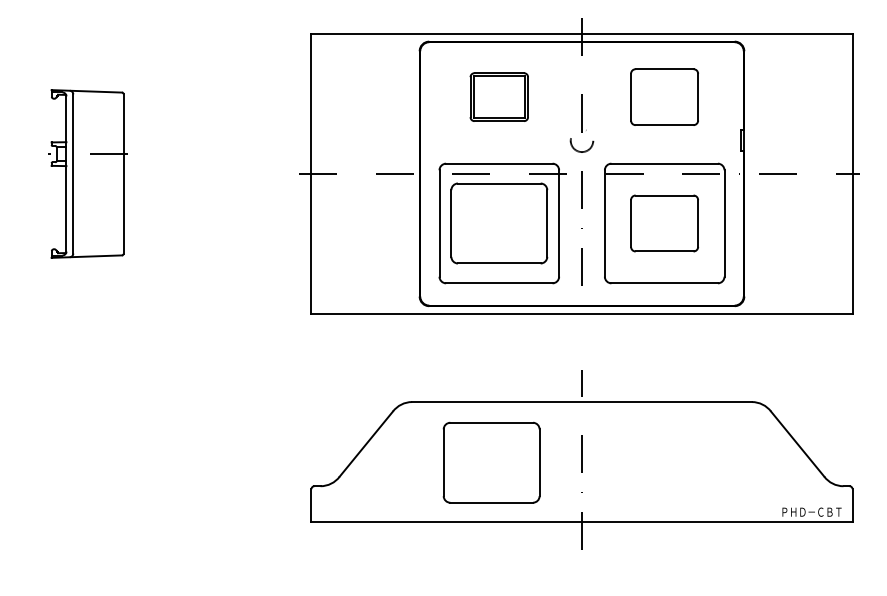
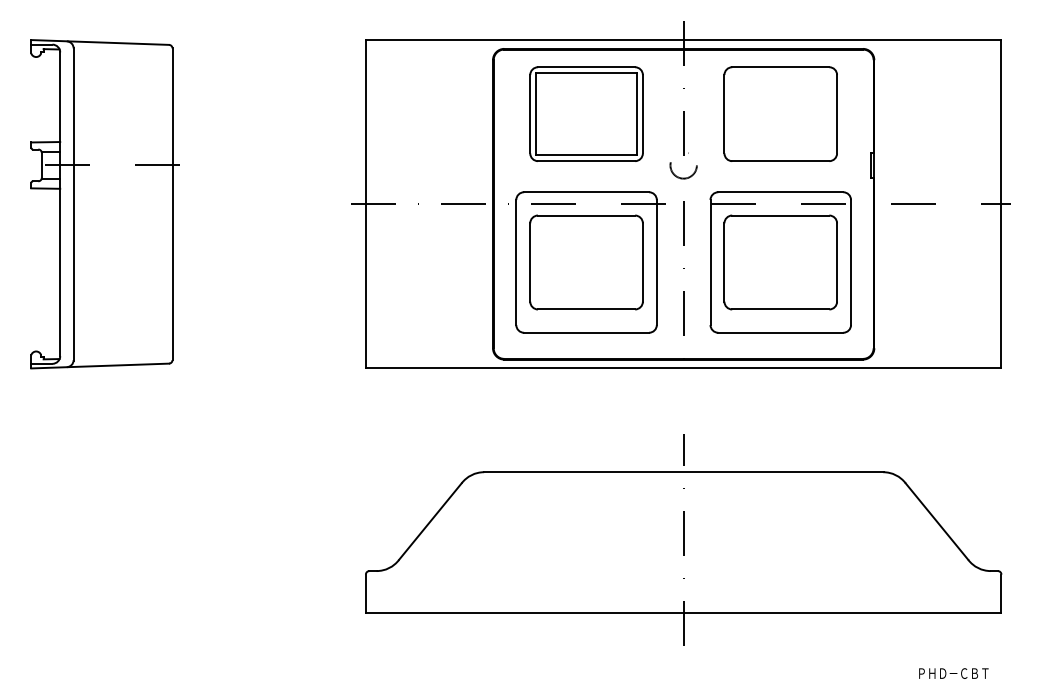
part: (499, 96) -> (586, 113), size x1.67
part: (664, 96) -> (780, 113), size x1.43
part: (88, 174) -> (104, 204), size x1.67
part: (664, 223) -> (780, 262), size x1.43
part: (491, 462) -> (577, 543), removed
text: (811, 512) -> (953, 673), moved

